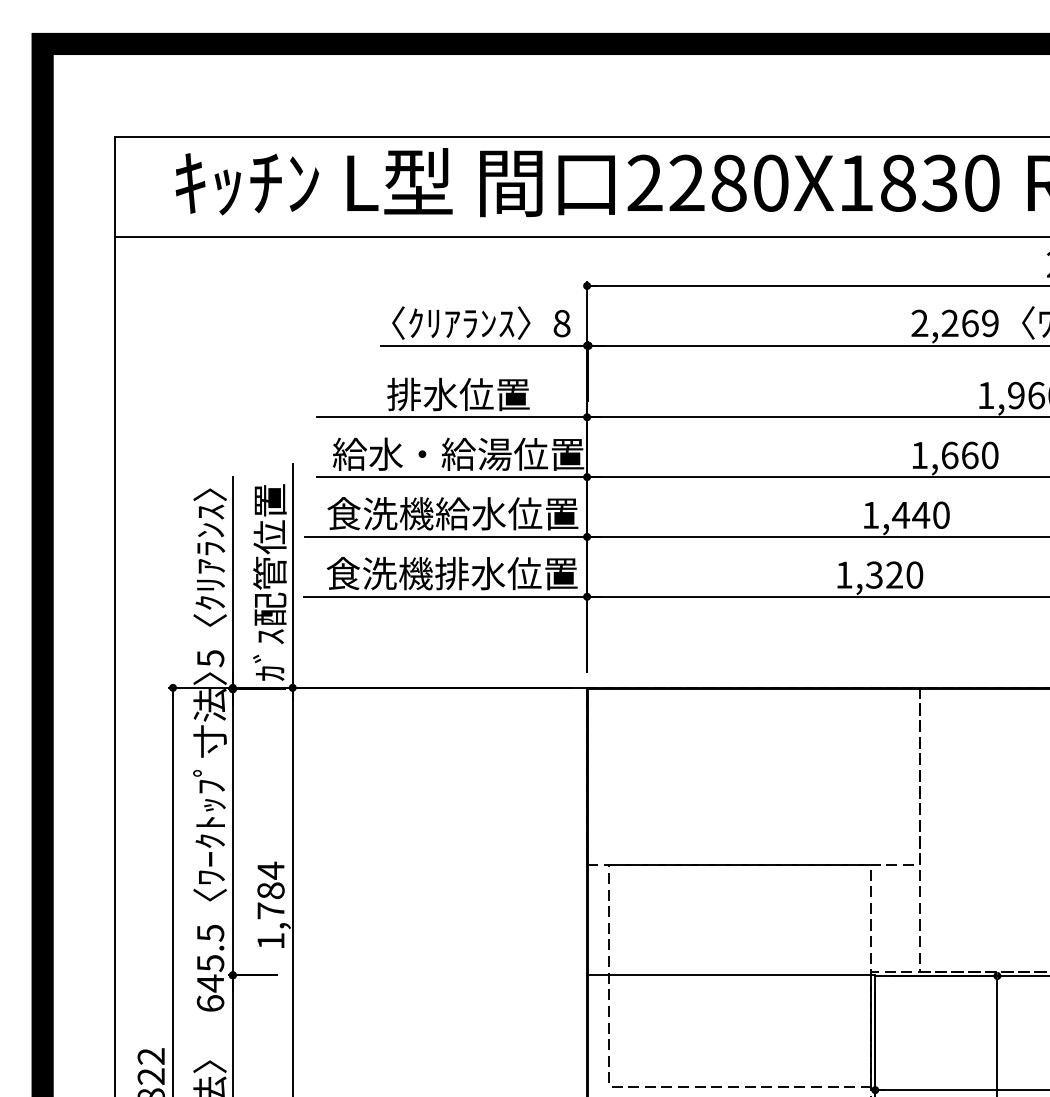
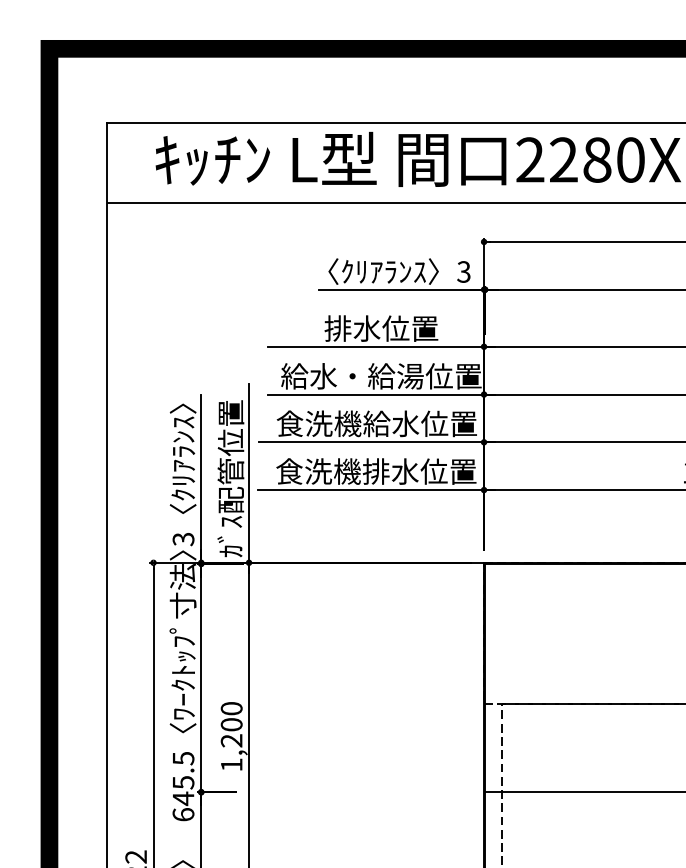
text: (561, 323) -> (463, 271), 8 -> 3
text: (210, 658) -> (183, 539), 5 -> 3
text: (270, 890) -> (231, 724), 1,784 -> 1,200

